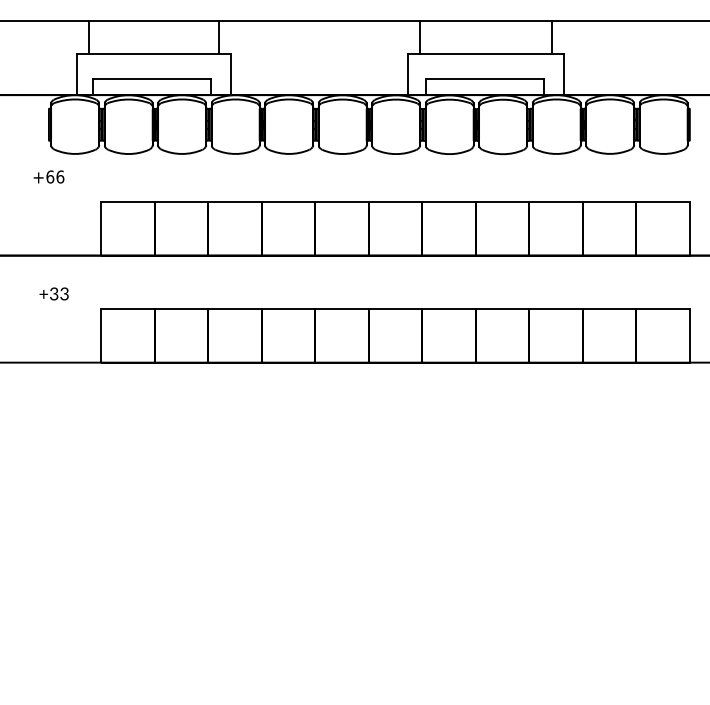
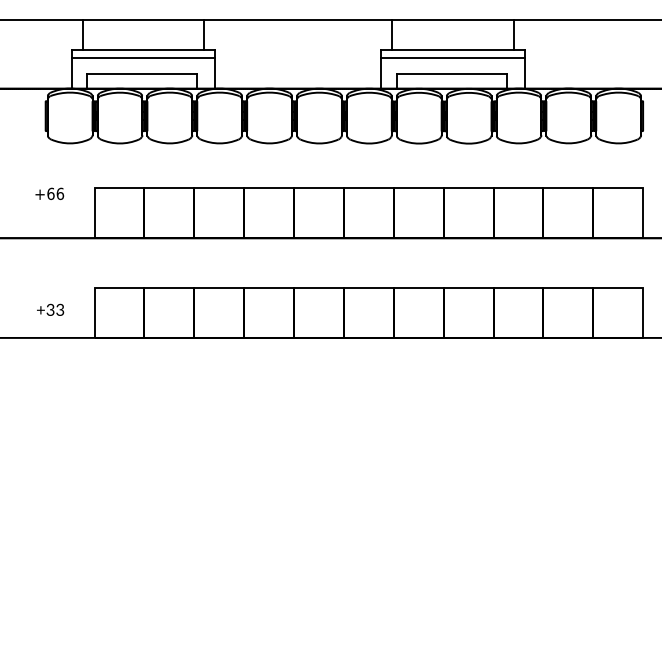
line: (153, 61) -> (143, 57), added
line: (485, 61) -> (452, 57), added
text: (48, 176) -> (49, 193), moved
text: (54, 293) -> (50, 309), moved

